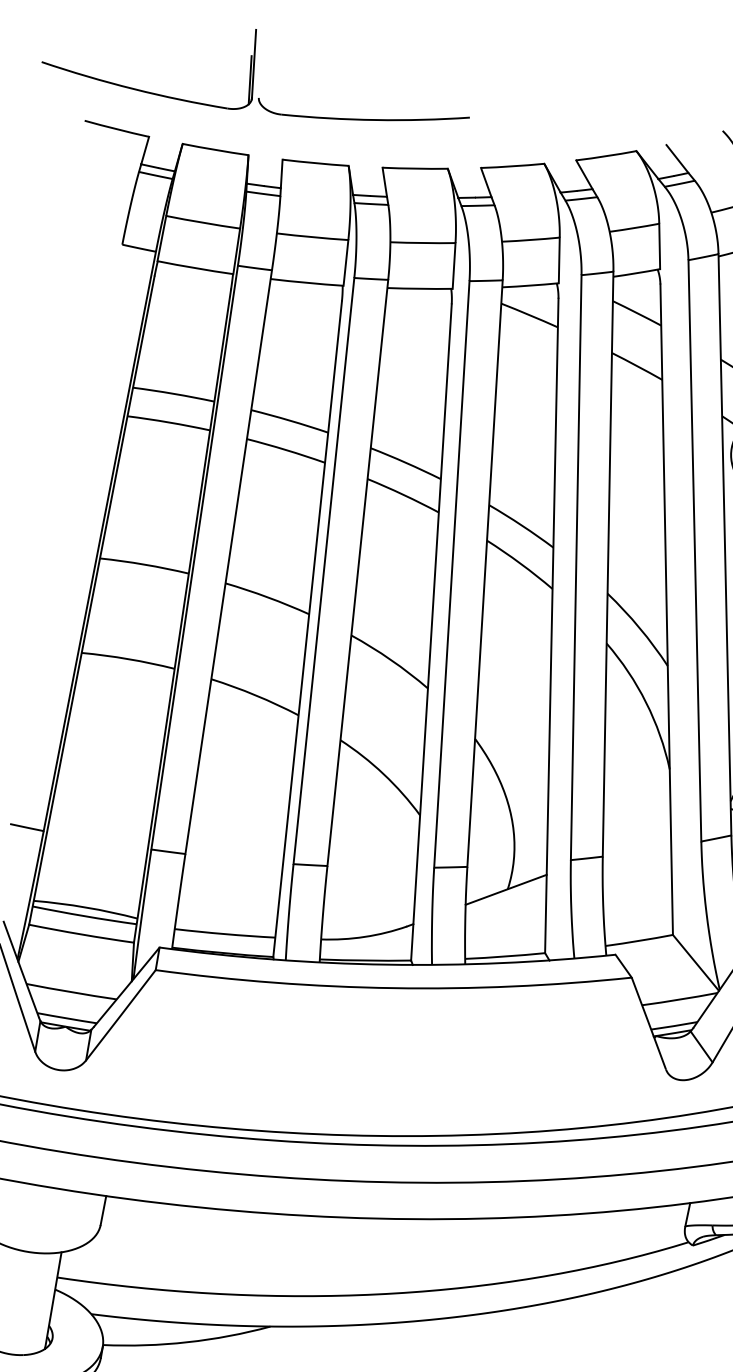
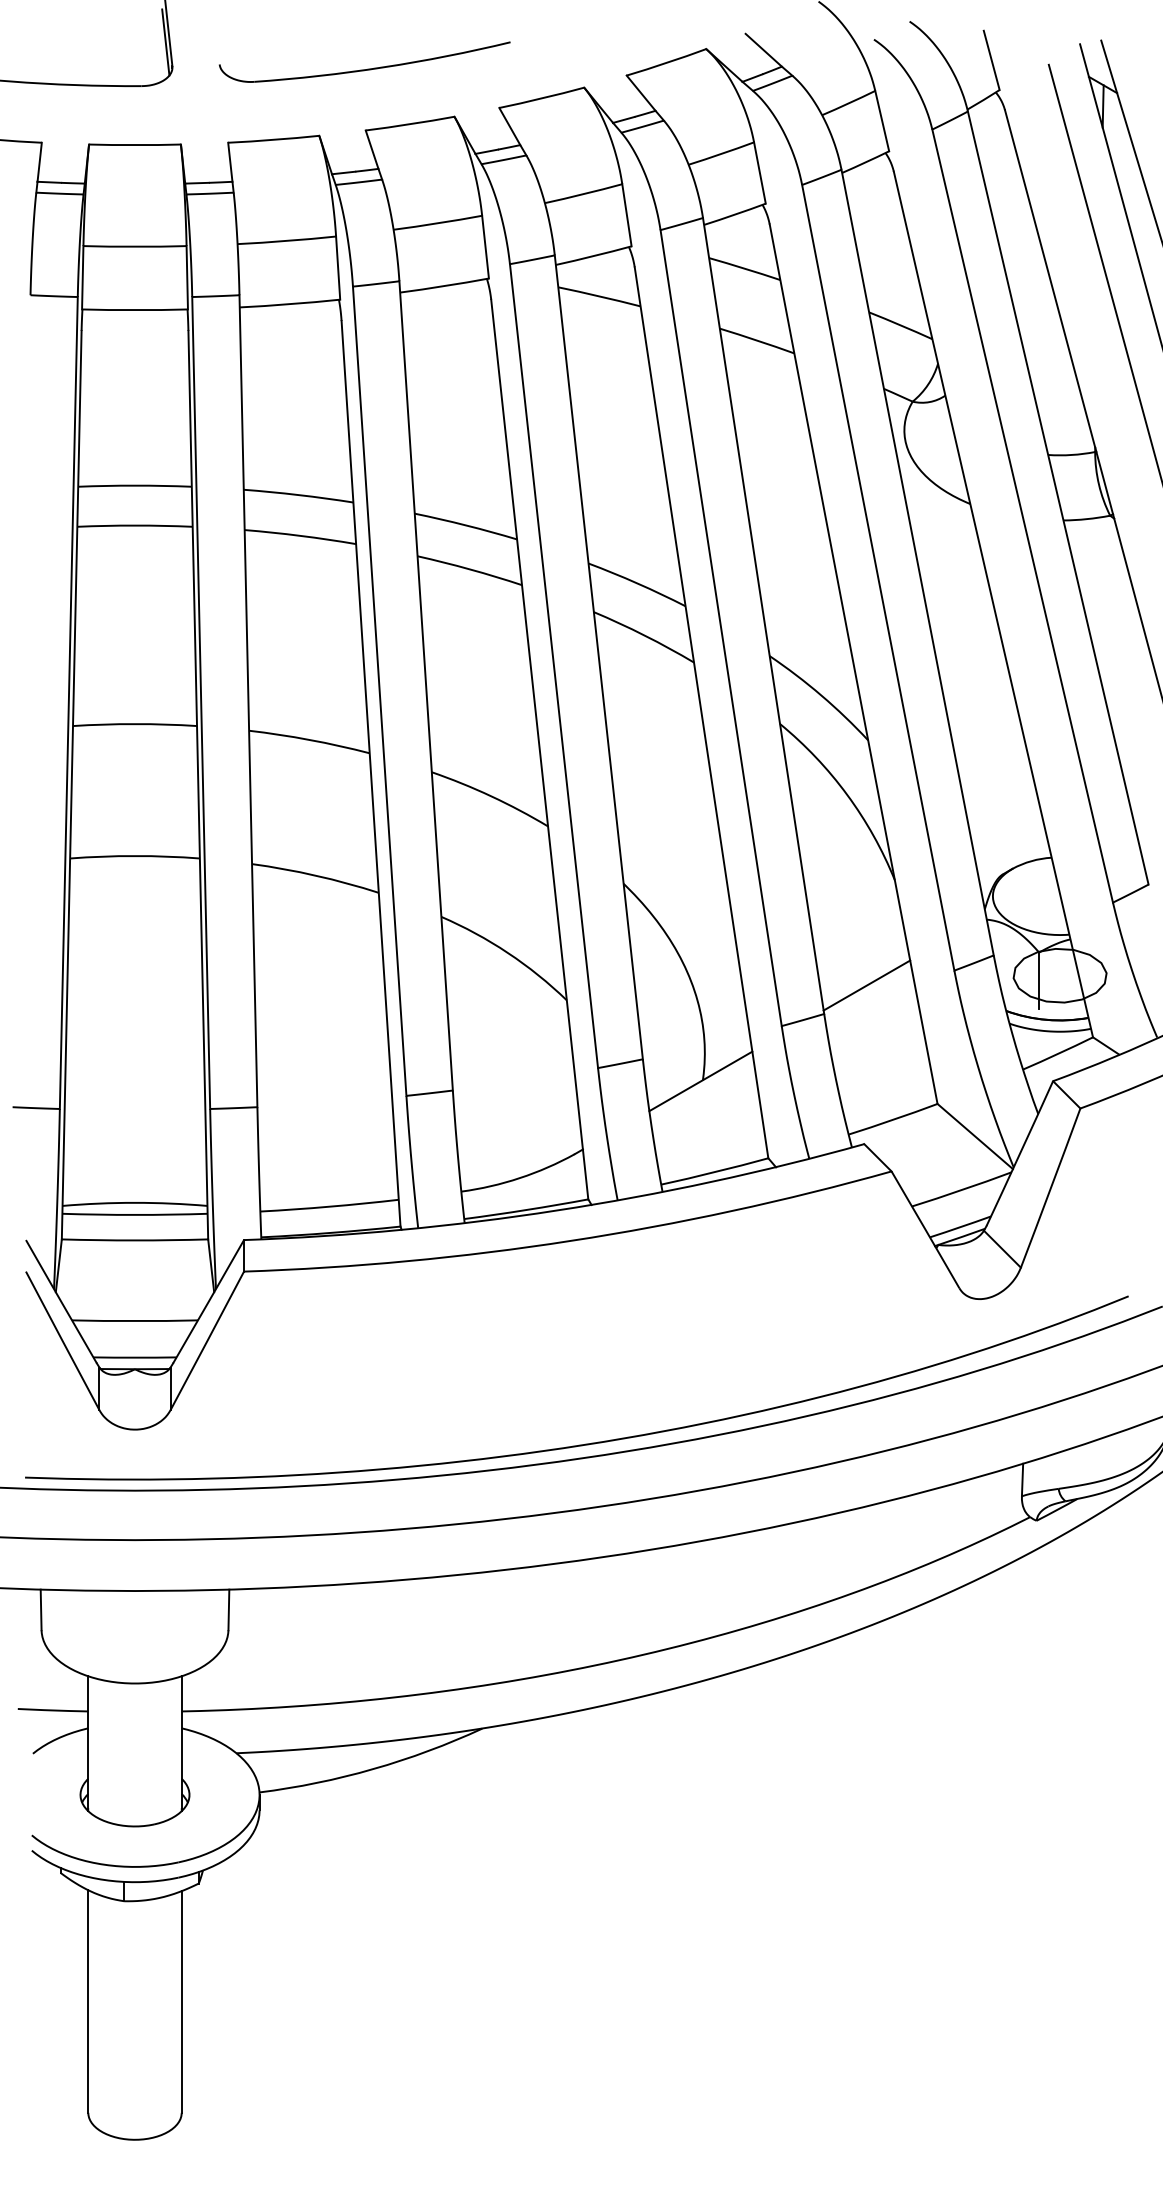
part: (364, 118) -> (367, 68), moved
line: (636, 841) -> (866, 985), added

